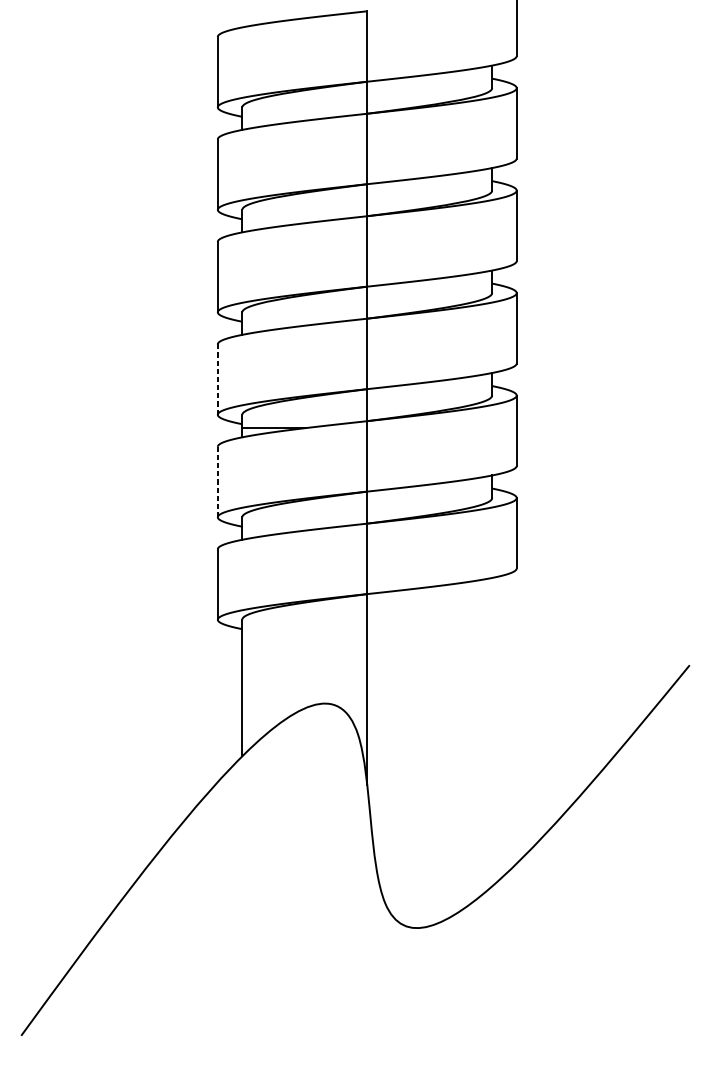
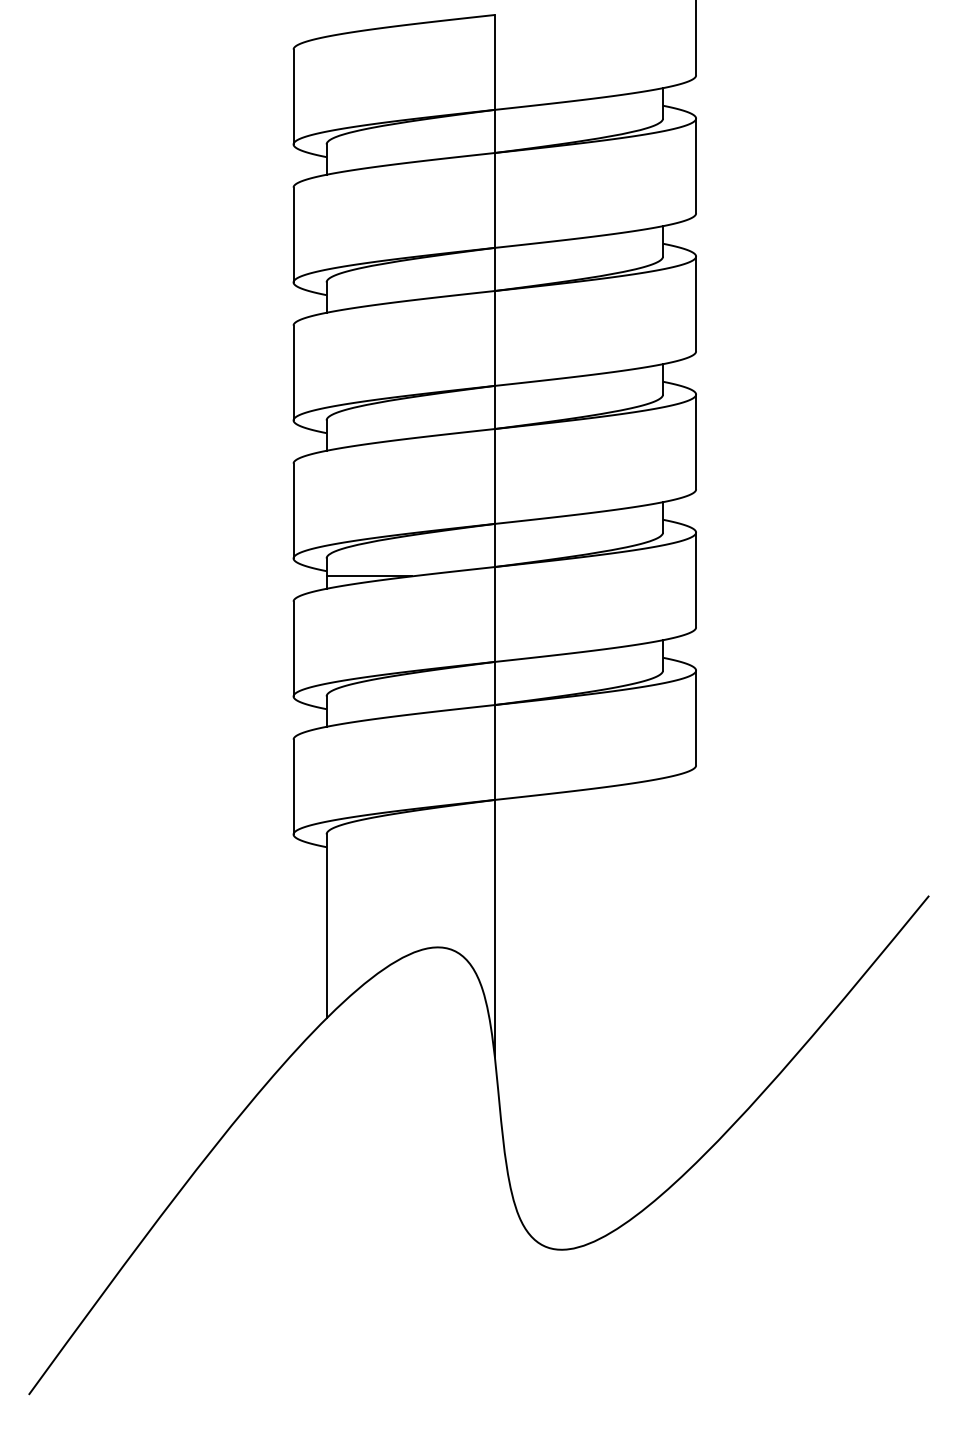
line: (217, 379) -> (293, 510), dashed -> solid
line: (217, 481) -> (293, 648), dashed -> solid

